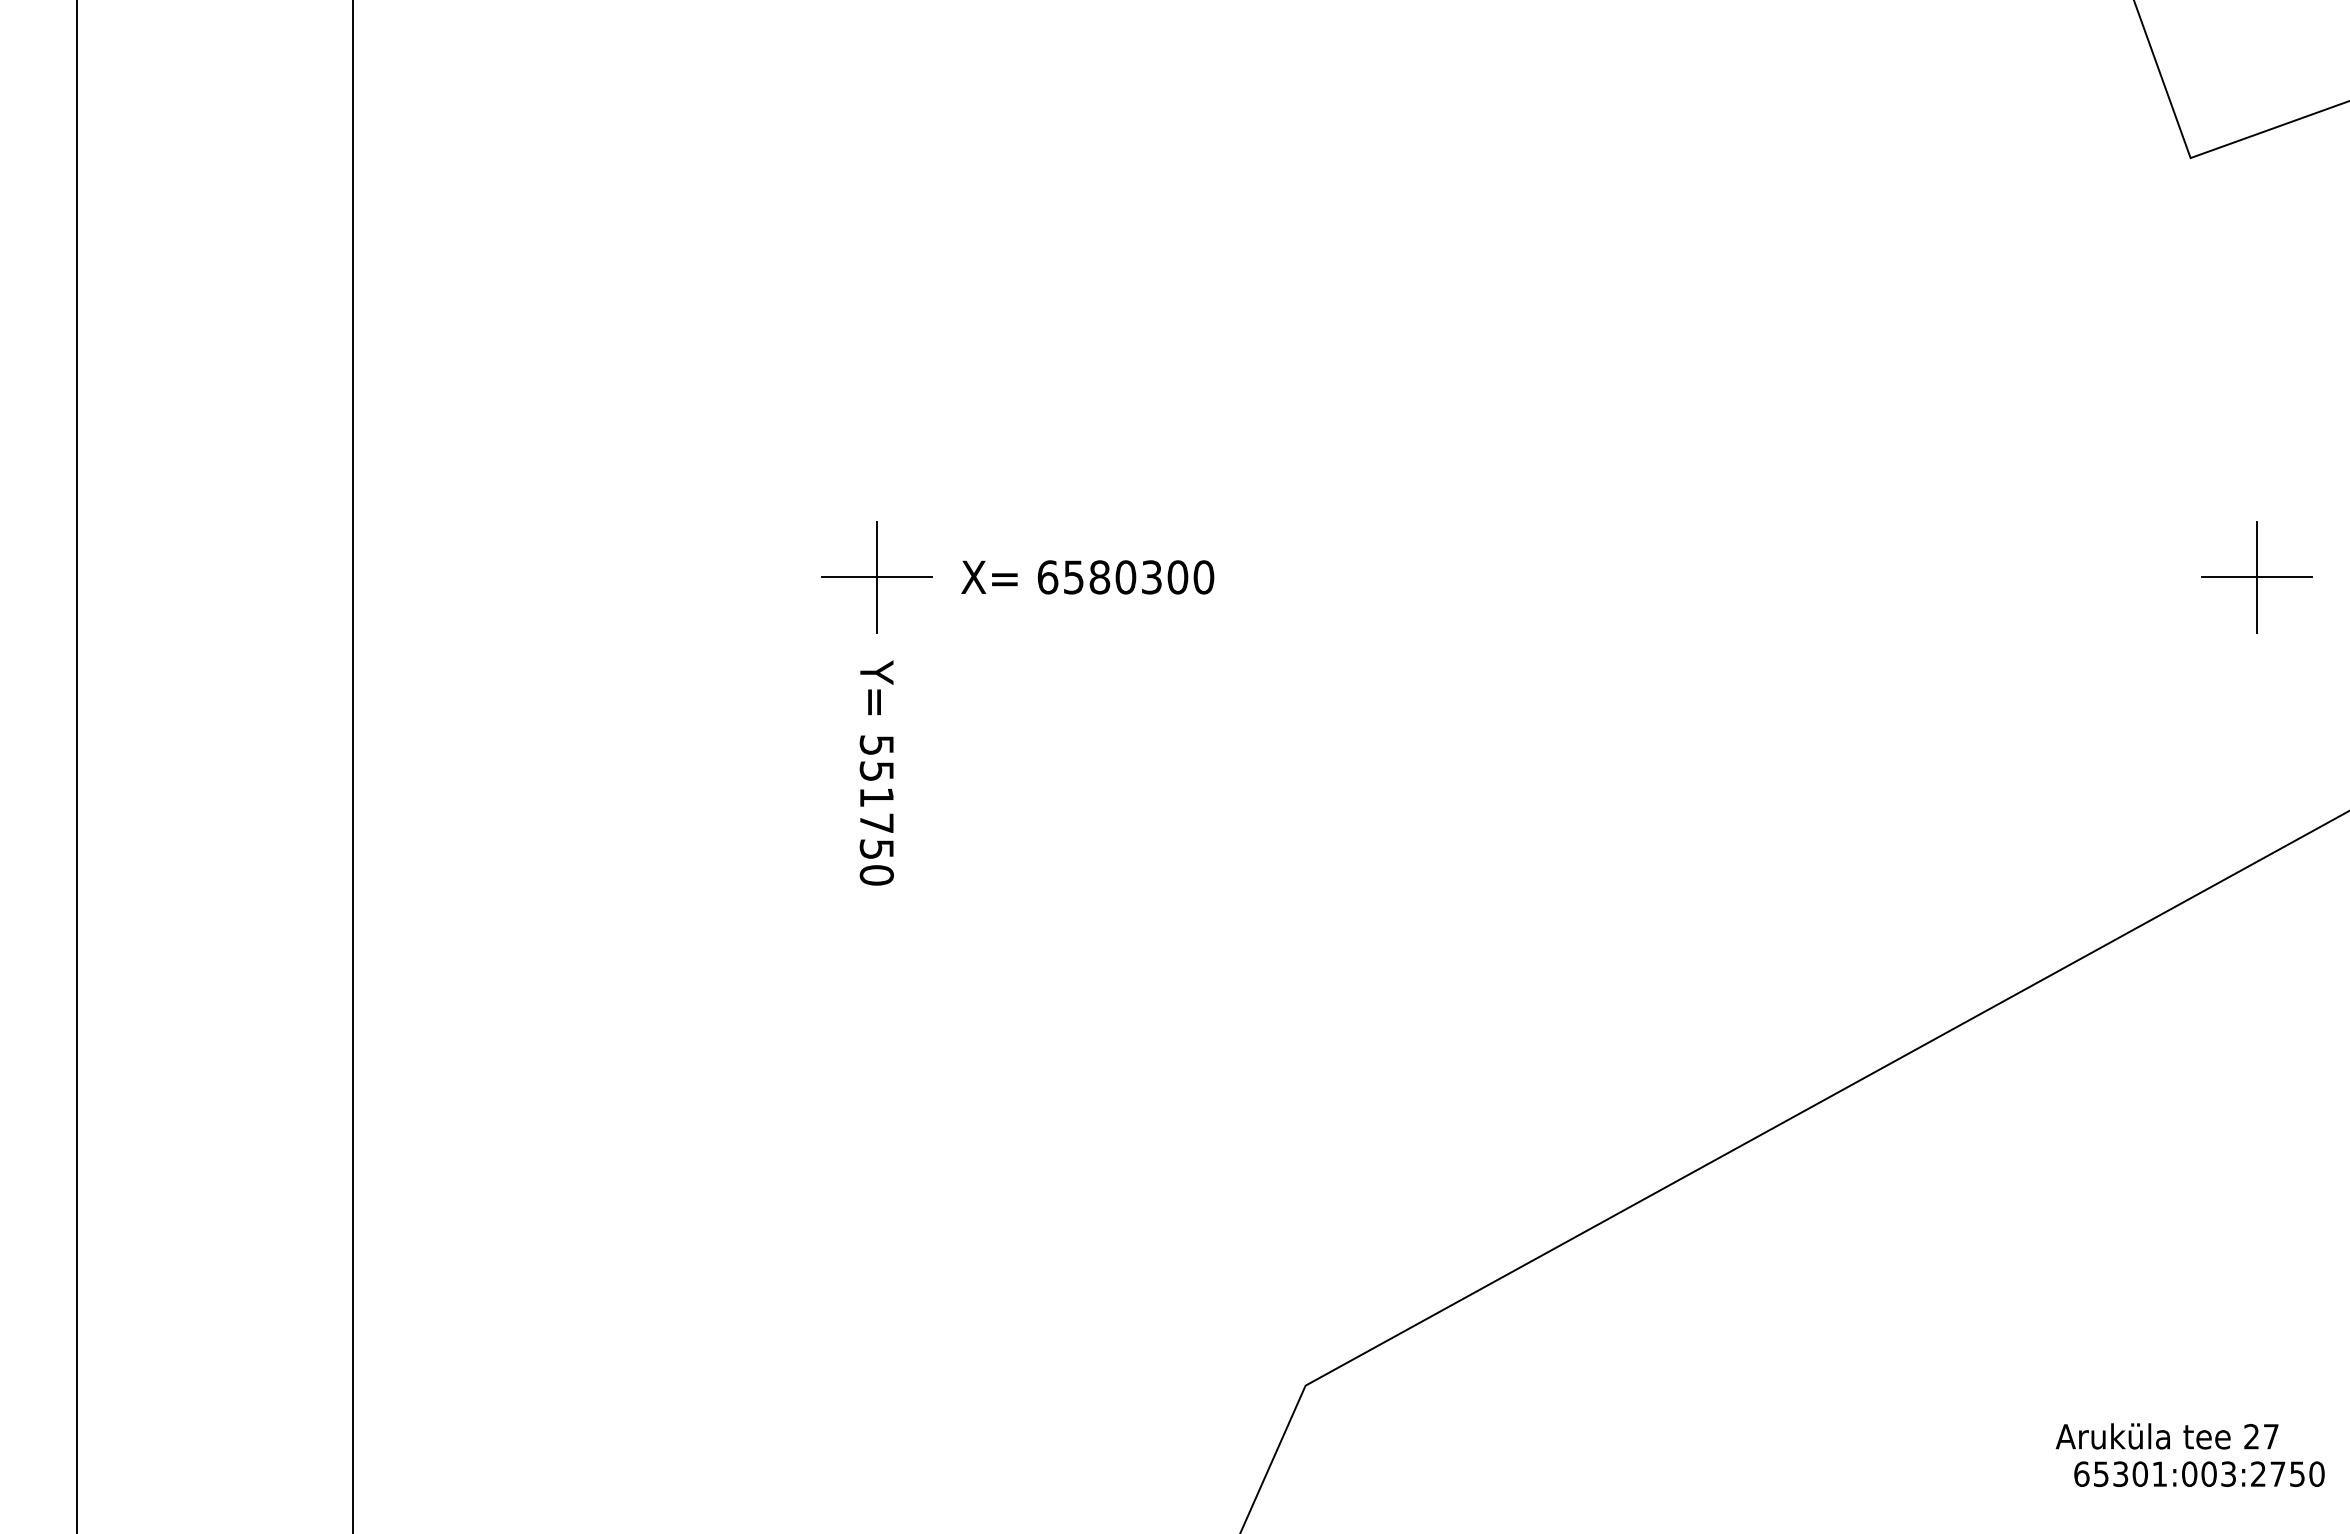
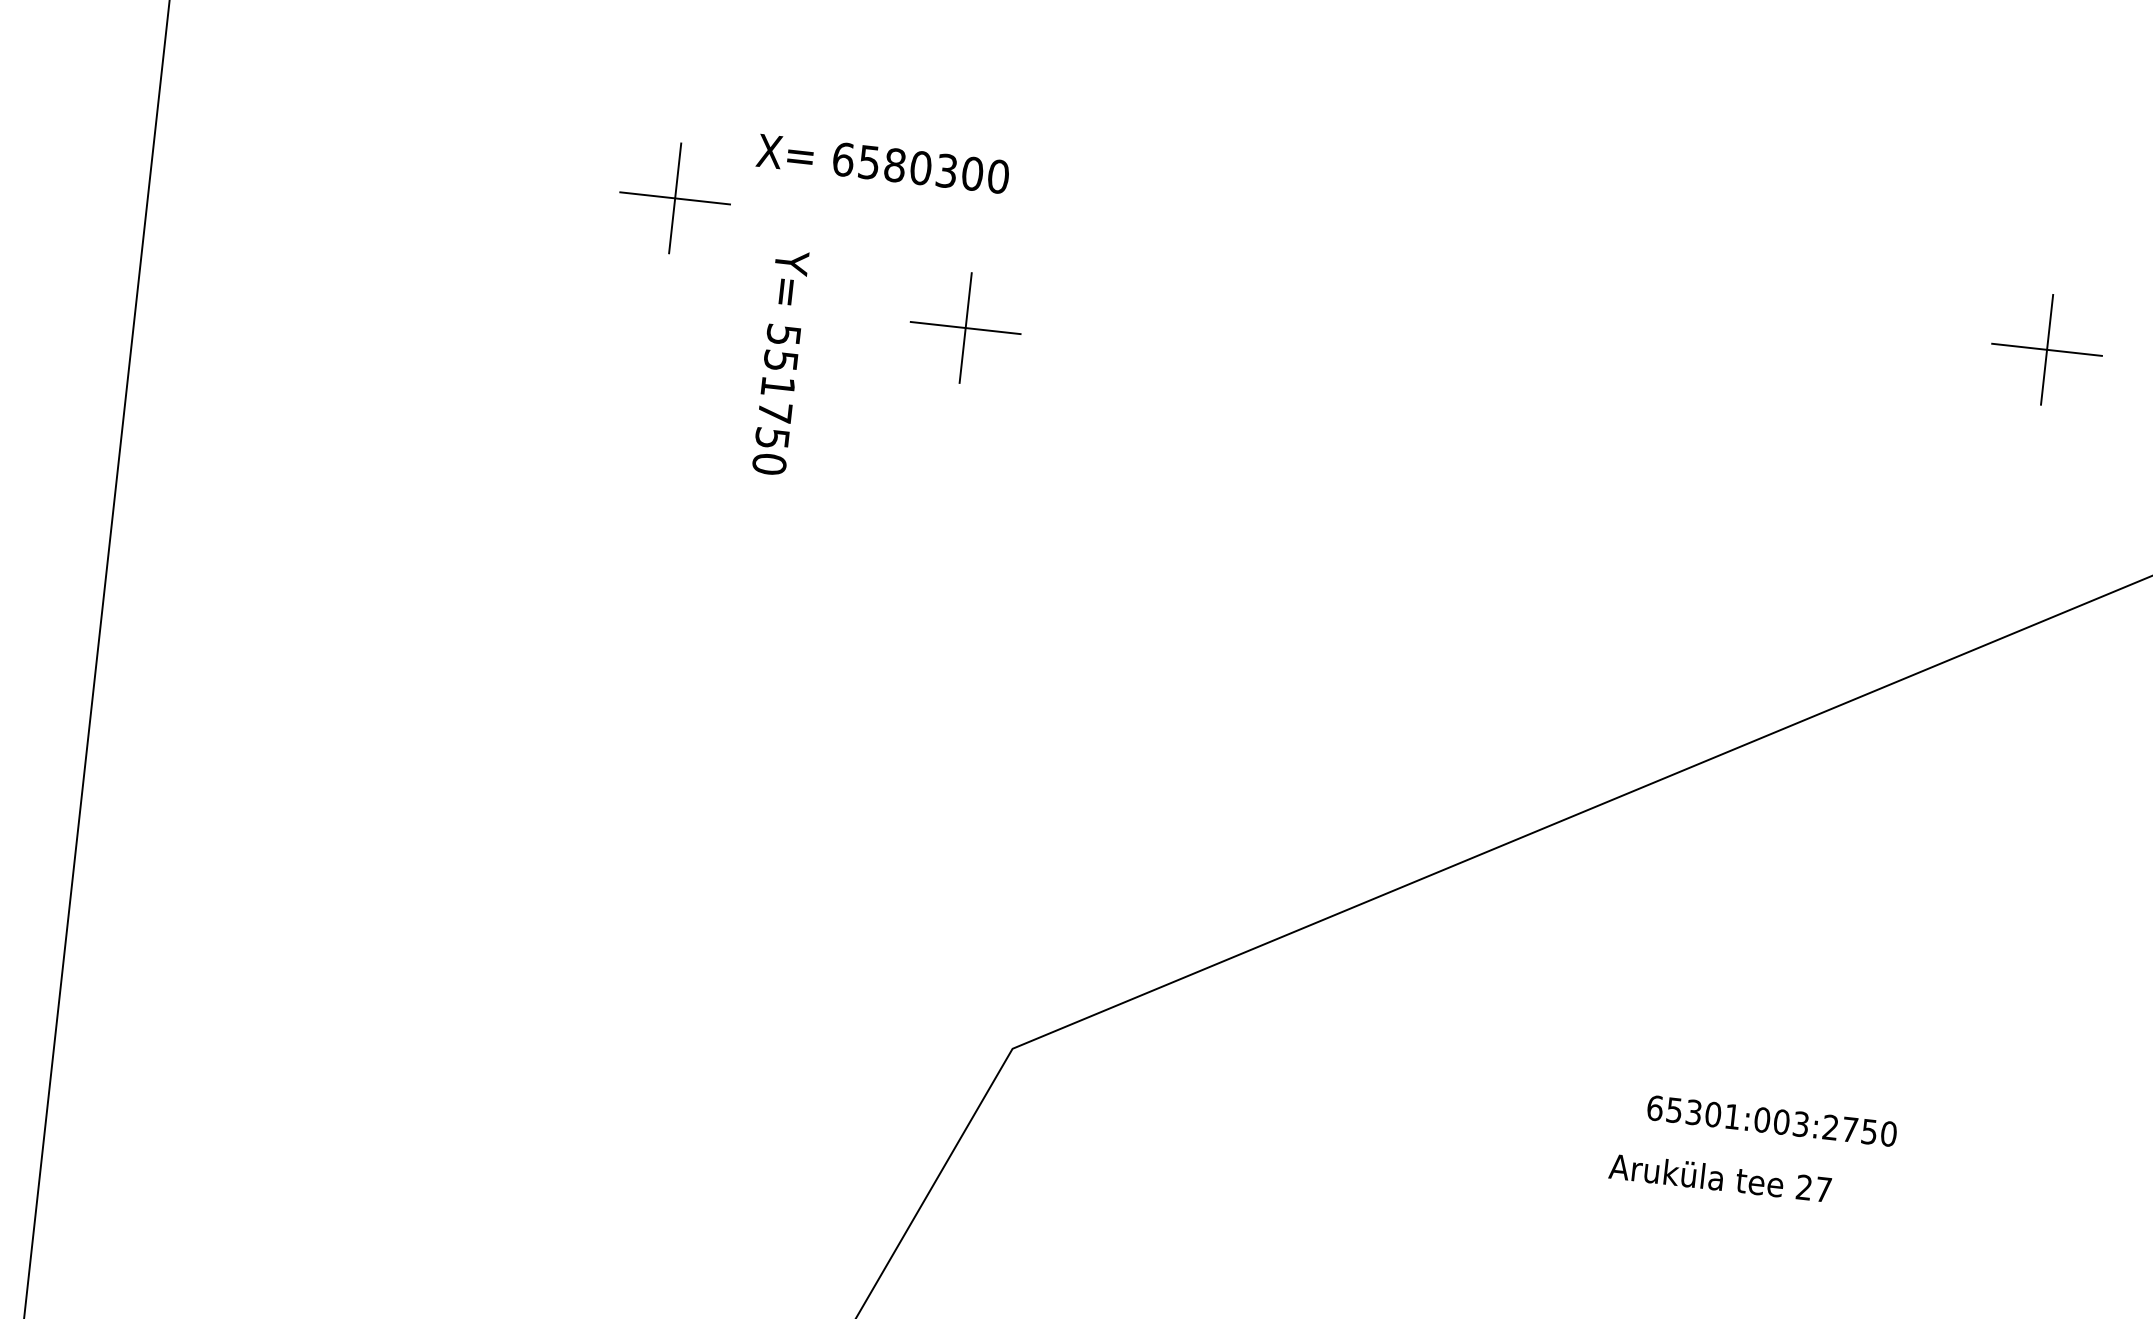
text: (1087, 577) -> (882, 164), moved
part: (1179, 674) -> (965, 328), added
text: (876, 772) -> (780, 362), moved
text: (2166, 1436) -> (1719, 1178), moved
text: (2199, 1473) -> (1772, 1120), moved

